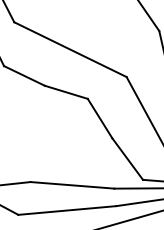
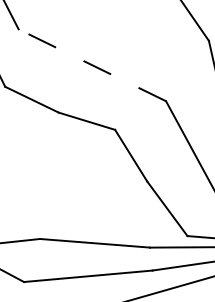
line: (70, 49) -> (92, 65), solid -> dashed

